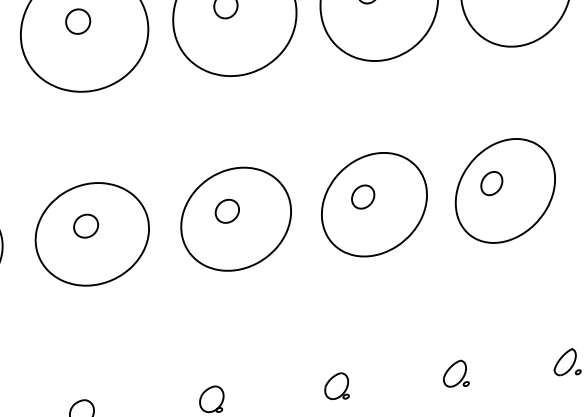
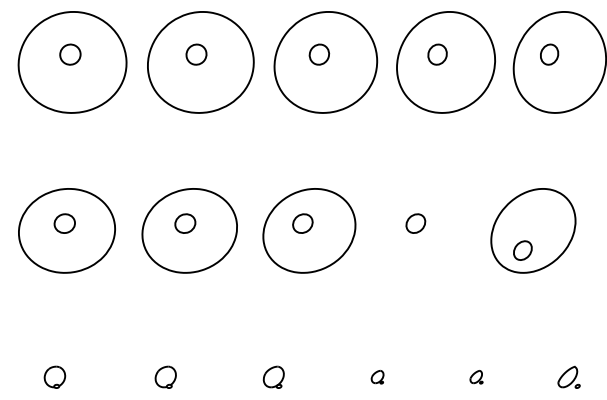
part: (491, 183) -> (522, 250), moved
part: (374, 204) -> (424, 230), removed
part: (455, 373) -> (476, 376), size x0.6
part: (336, 385) -> (377, 376), size x0.6

